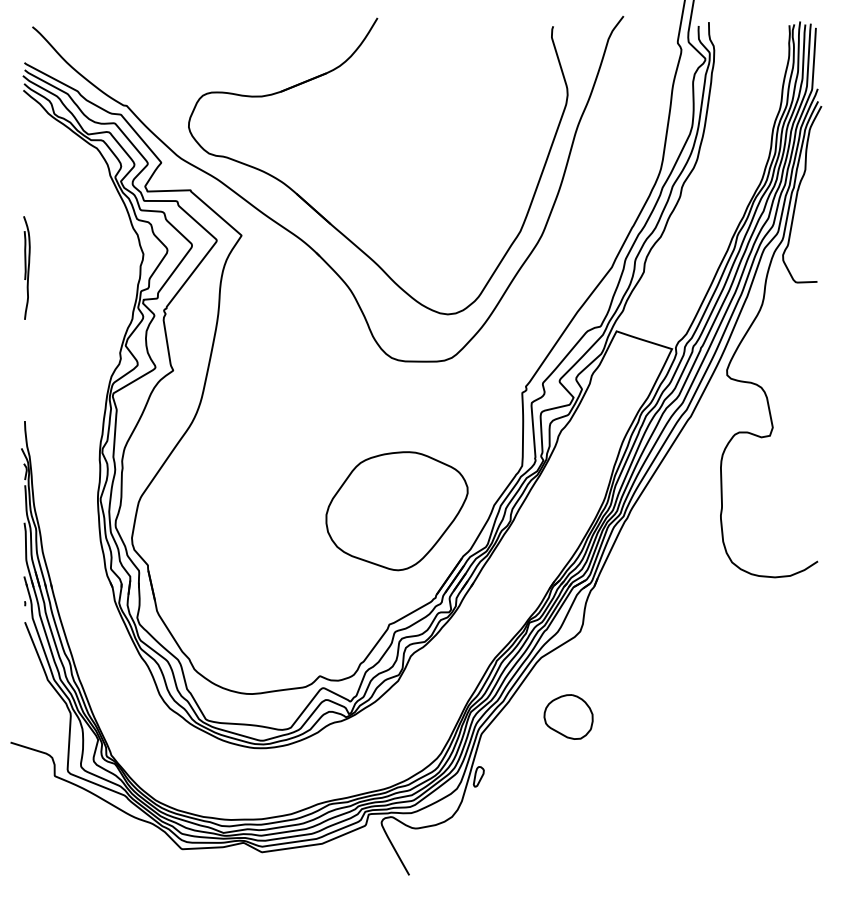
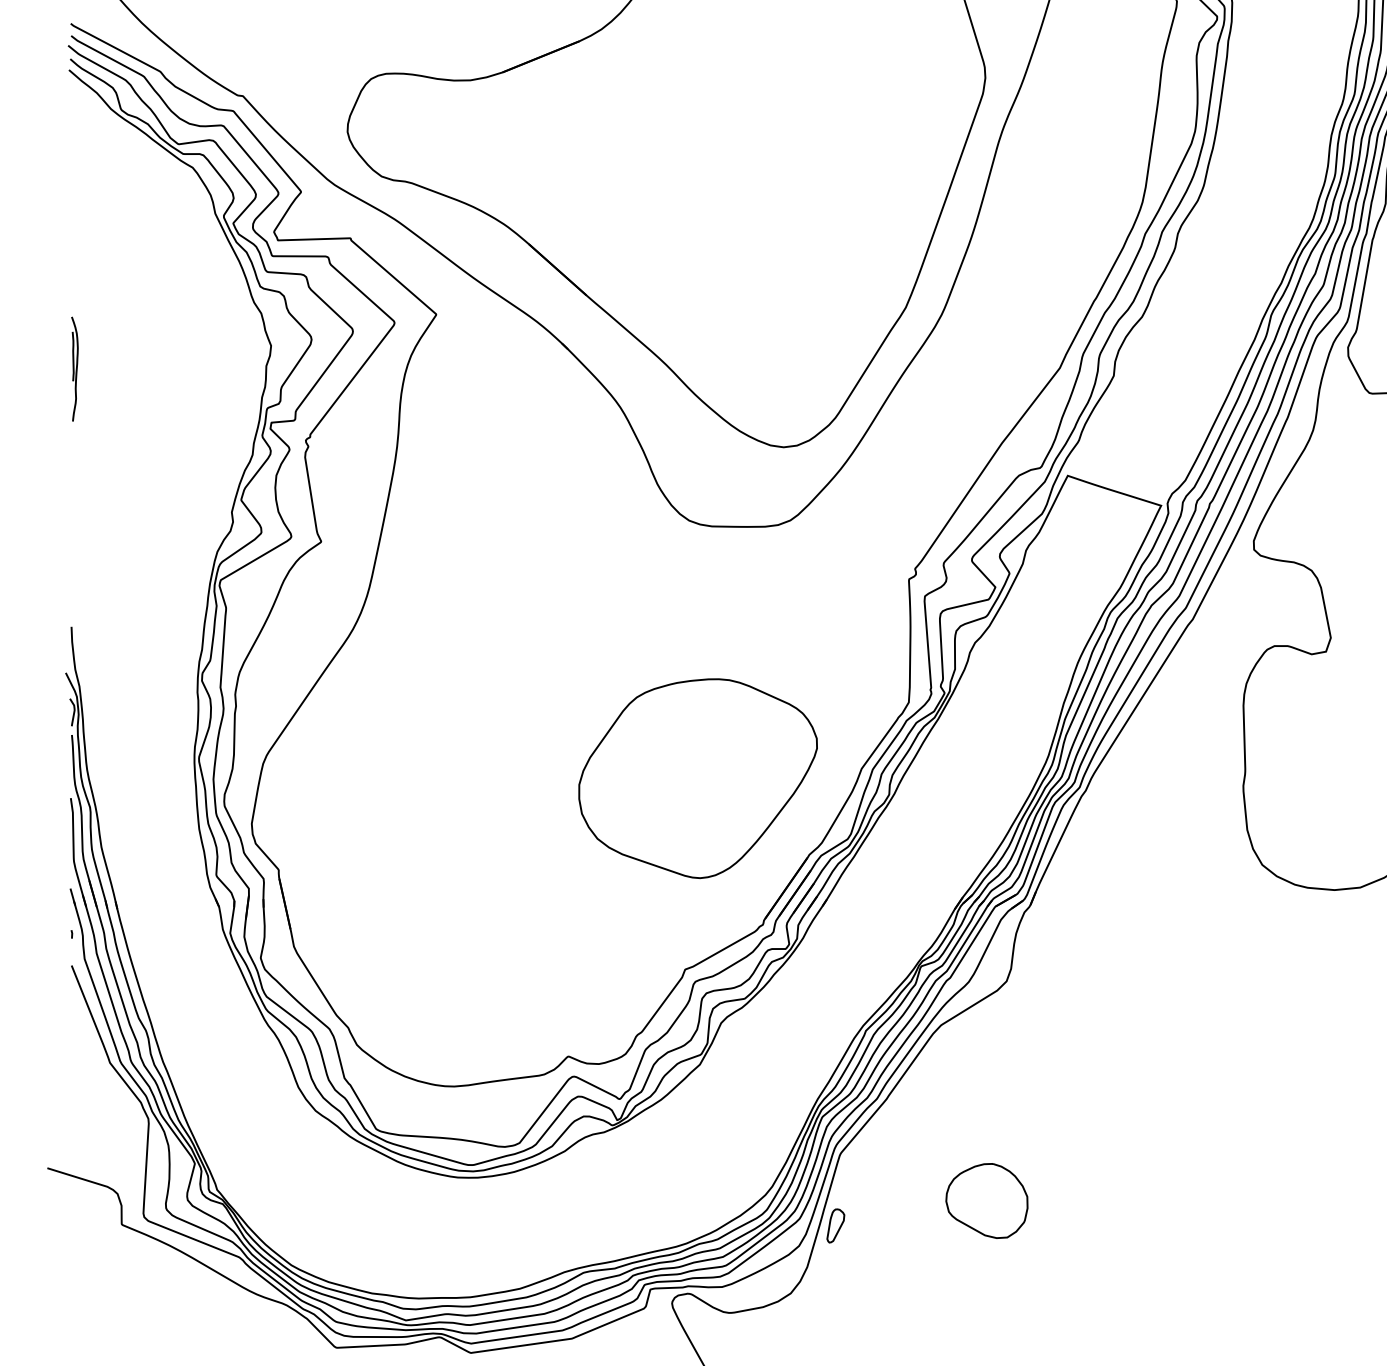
part: (26, 267) -> (74, 368), size x0.6
part: (568, 716) -> (986, 1200), moved

